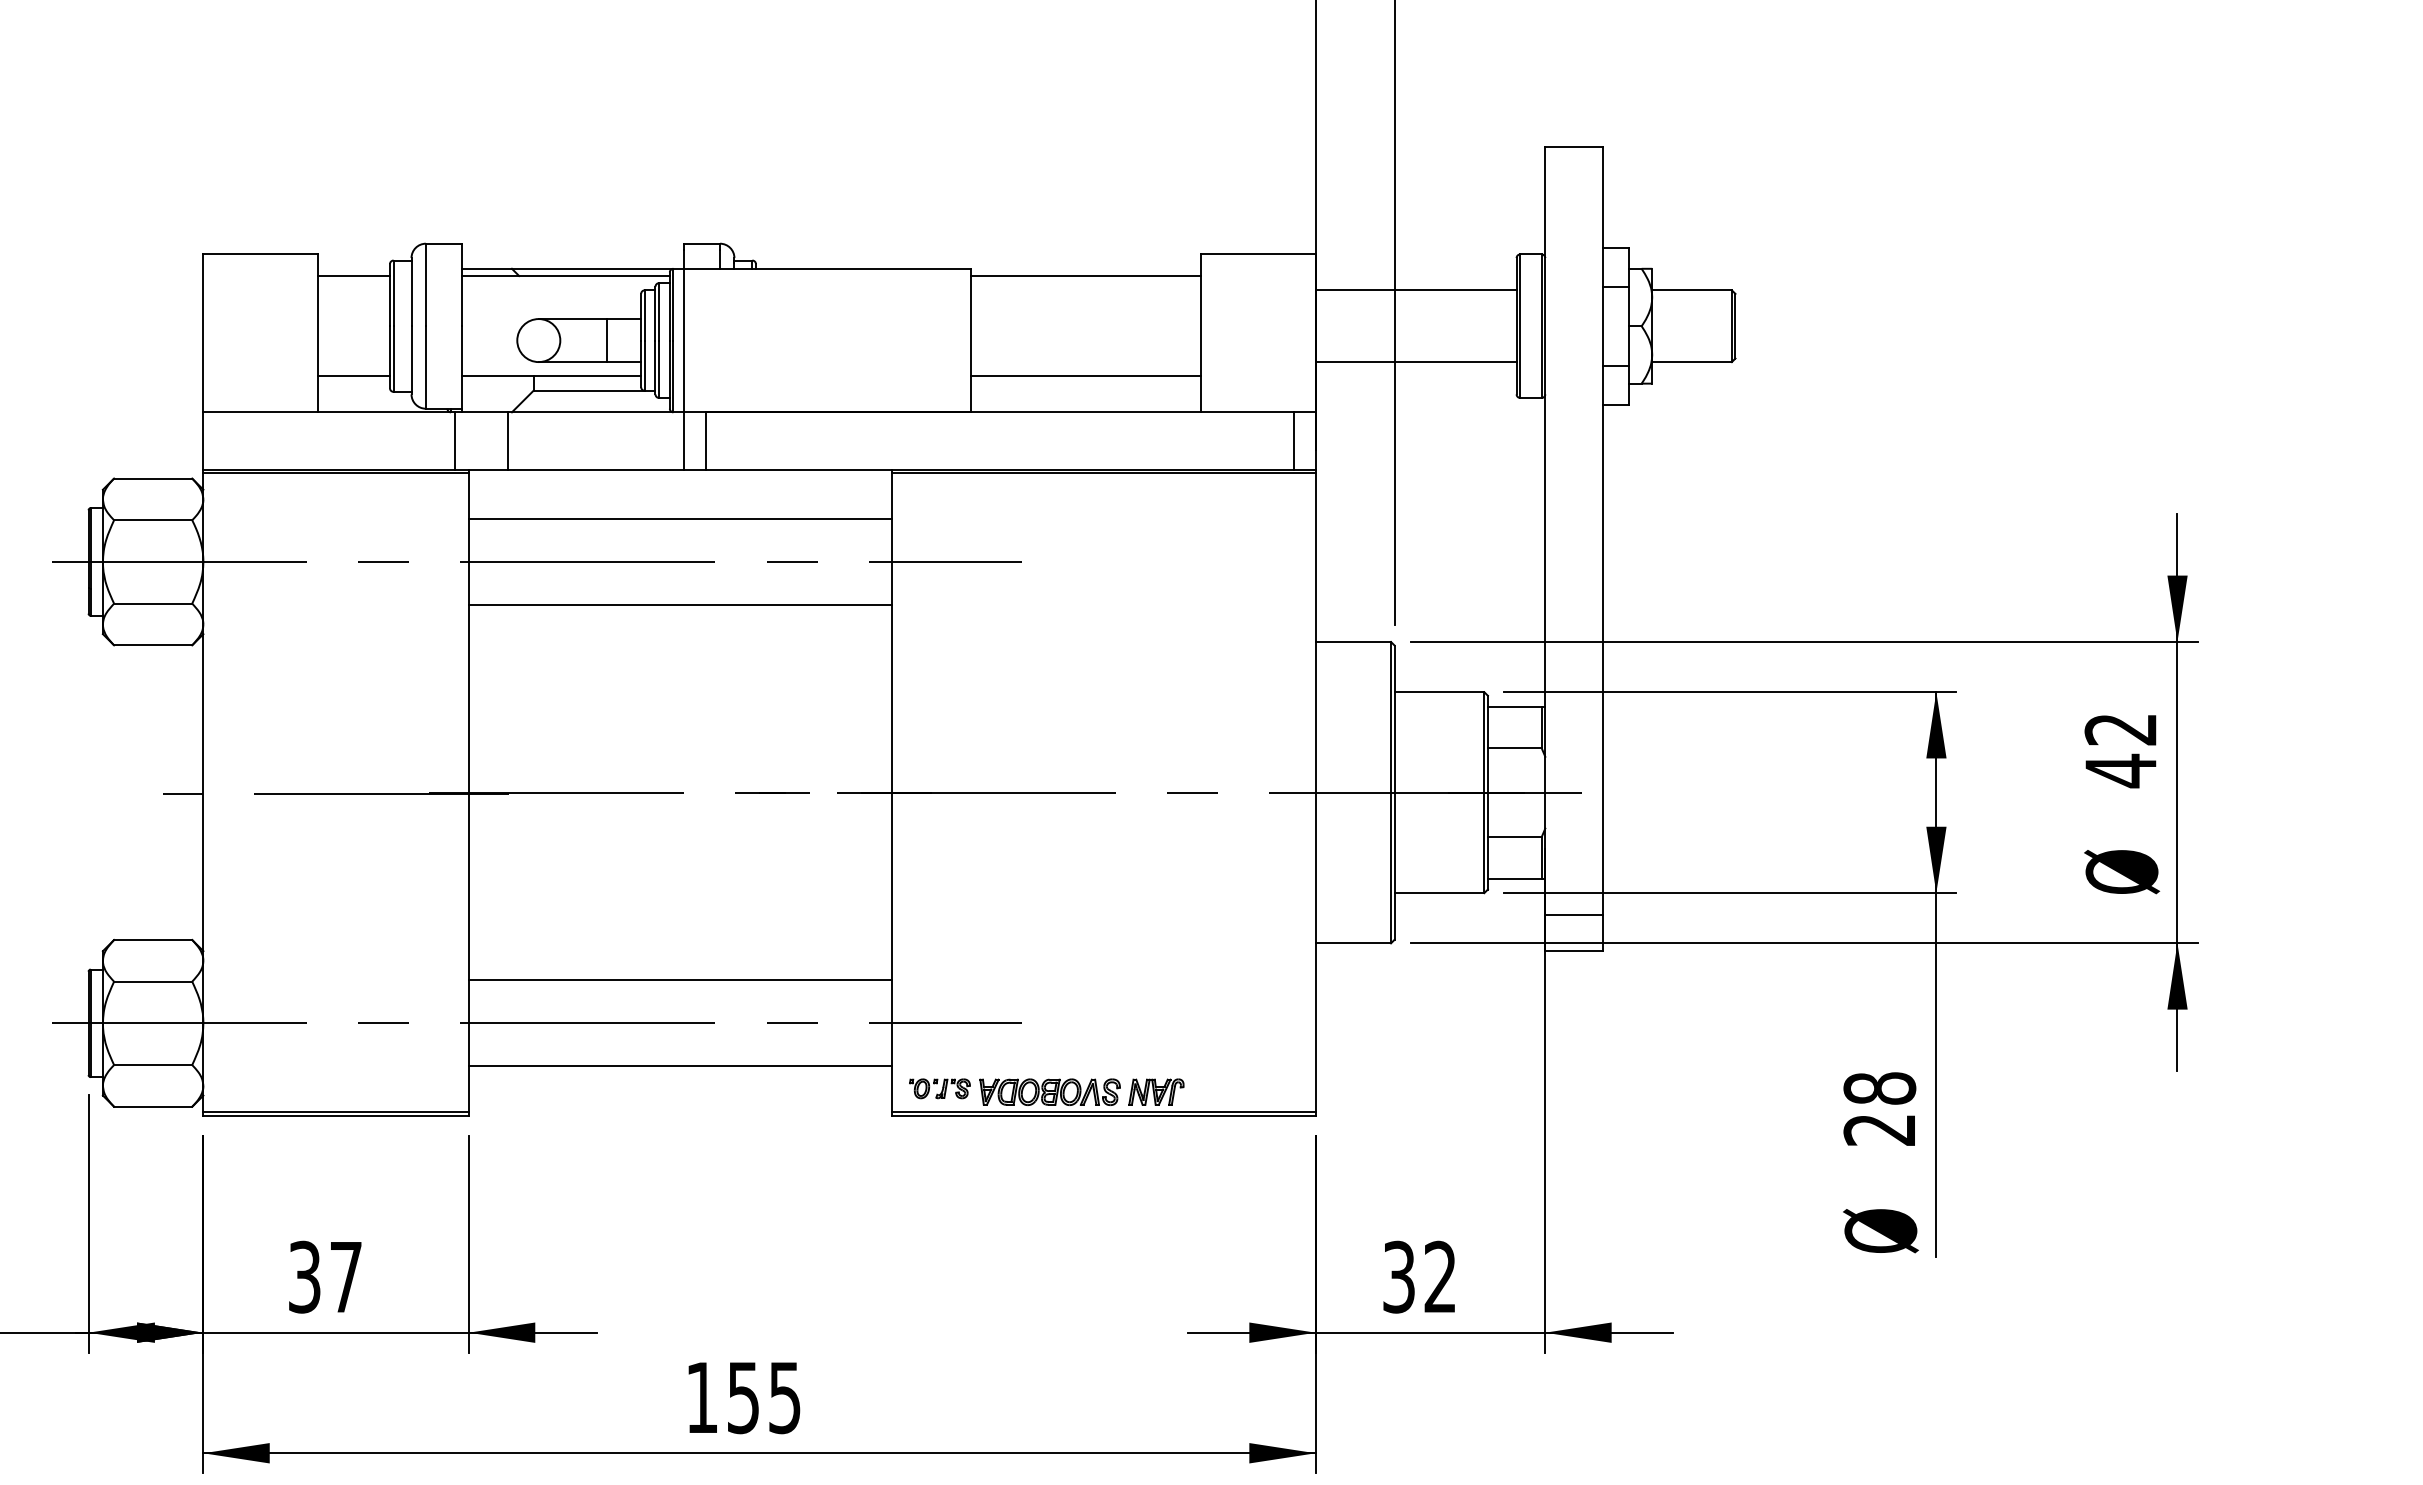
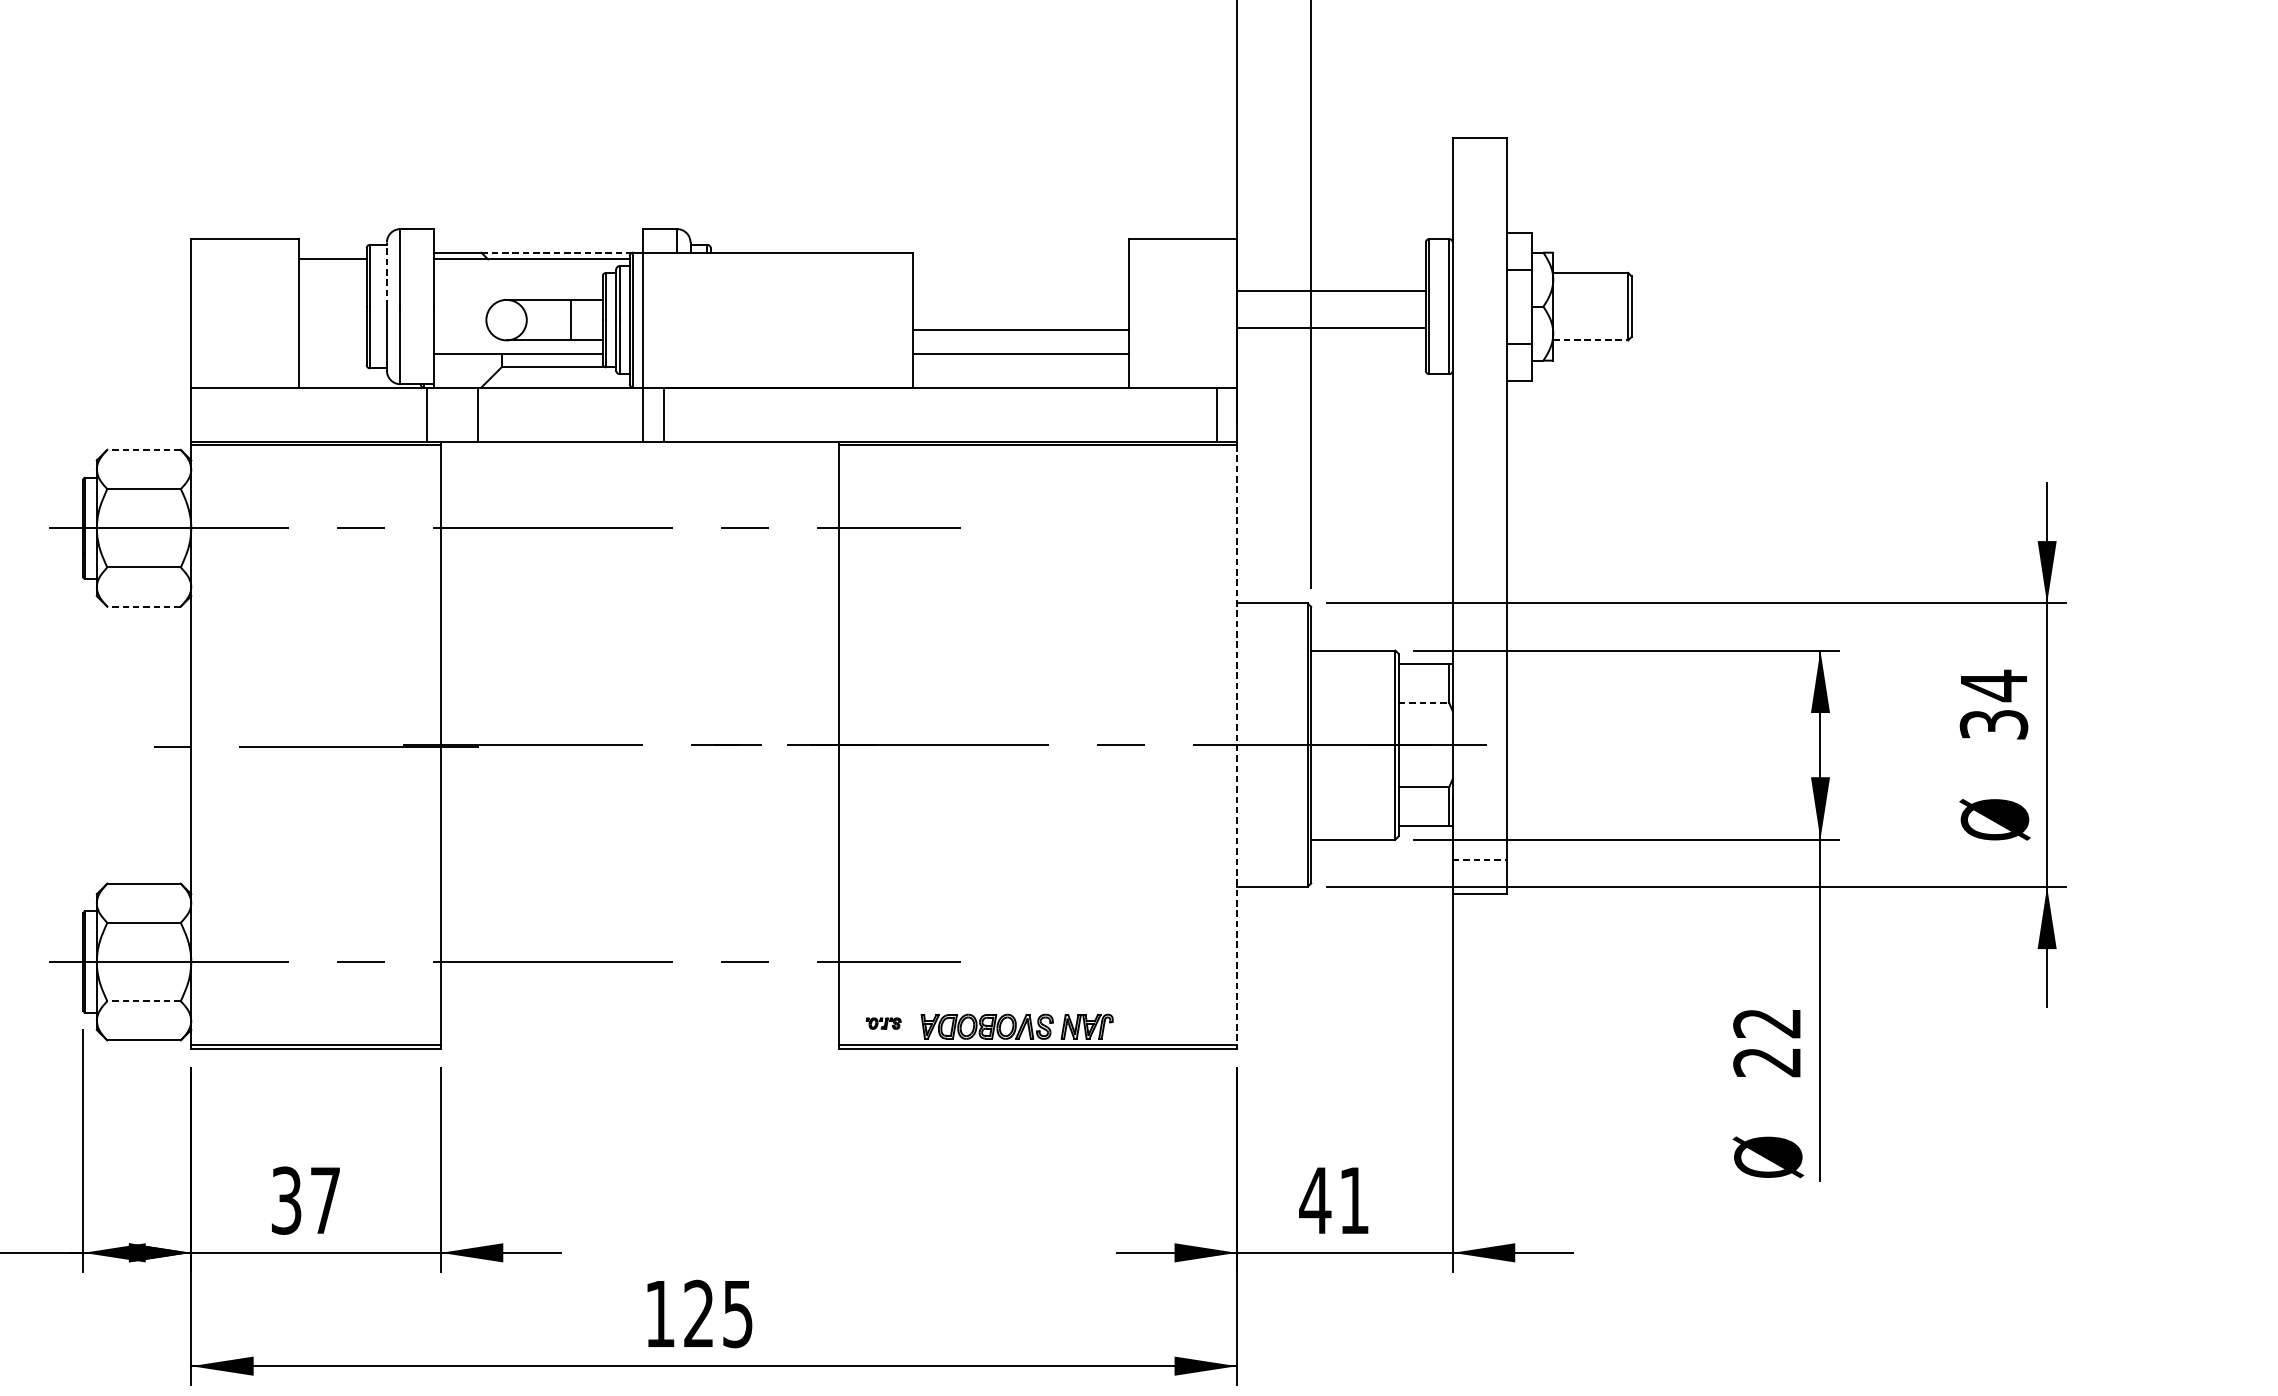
line: (592, 268) -> (557, 252), solid -> dashed
line: (1085, 276) -> (1020, 330), moved
line: (1415, 290) -> (1330, 328), moved
line: (411, 291) -> (386, 274), solid -> dashed
line: (1415, 362) -> (1330, 291), moved
line: (1692, 362) -> (1591, 340), solid -> dashed
line: (353, 376) -> (332, 353), removed
line: (152, 478) -> (143, 449), solid -> dashed
line: (680, 518) -> (639, 487), removed
line: (680, 605) -> (639, 569), removed
line: (152, 645) -> (143, 606), solid -> dashed
line: (1514, 748) -> (1423, 703), solid -> dashed
text: (2120, 750) -> (1993, 705), 42 -> 34
line: (1315, 793) -> (1236, 745), solid -> dashed
line: (1574, 914) -> (1480, 859), solid -> dashed
line: (680, 980) -> (639, 921), removed
line: (152, 1065) -> (143, 1001), solid -> dashed
line: (680, 1066) -> (639, 1002), removed
part: (939, 1088) -> (883, 1023), size x0.6
text: (1879, 1088) -> (1766, 1023), 28 -> 22
text: (1418, 1276) -> (1333, 1200), 32 -> 41
text: (742, 1397) -> (698, 1313), 155 -> 125

